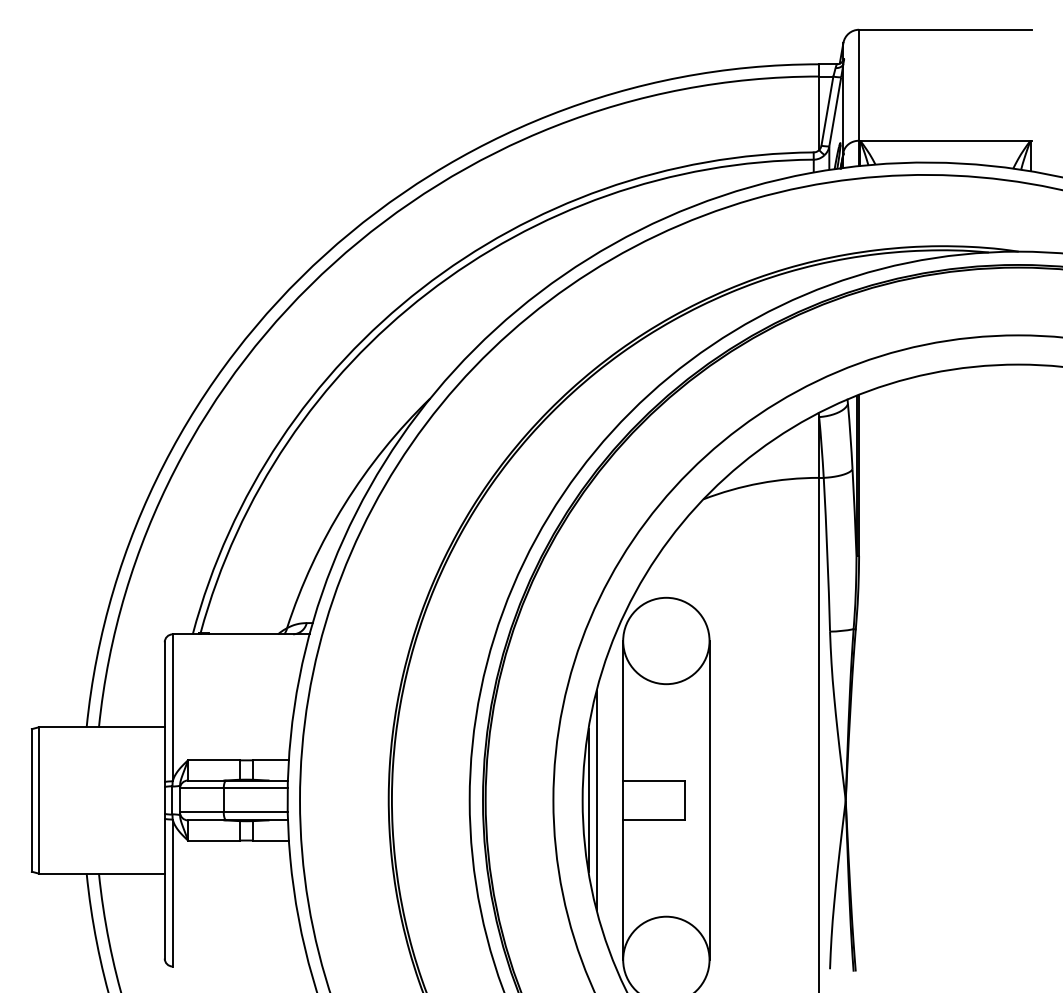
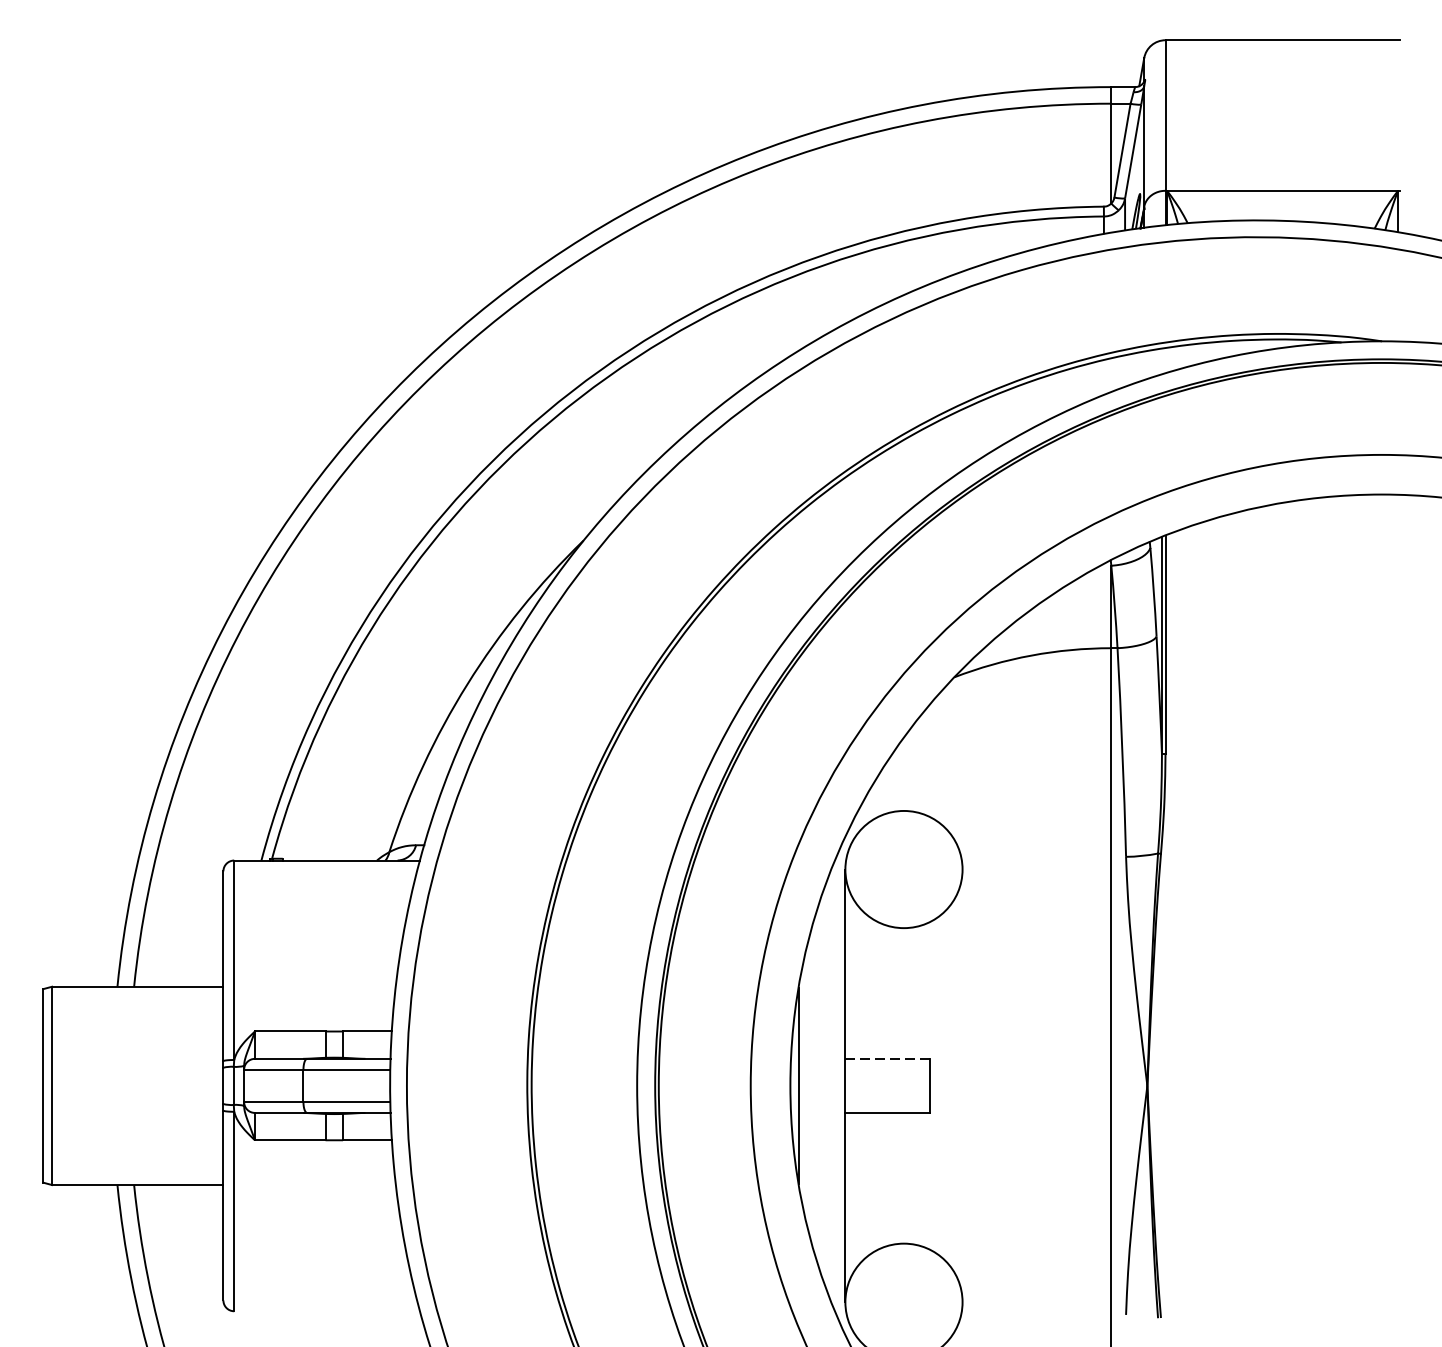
line: (654, 780) -> (887, 1058), solid -> dashed
line: (596, 800) -> (809, 1085), removed
line: (709, 800) -> (962, 1085), removed

